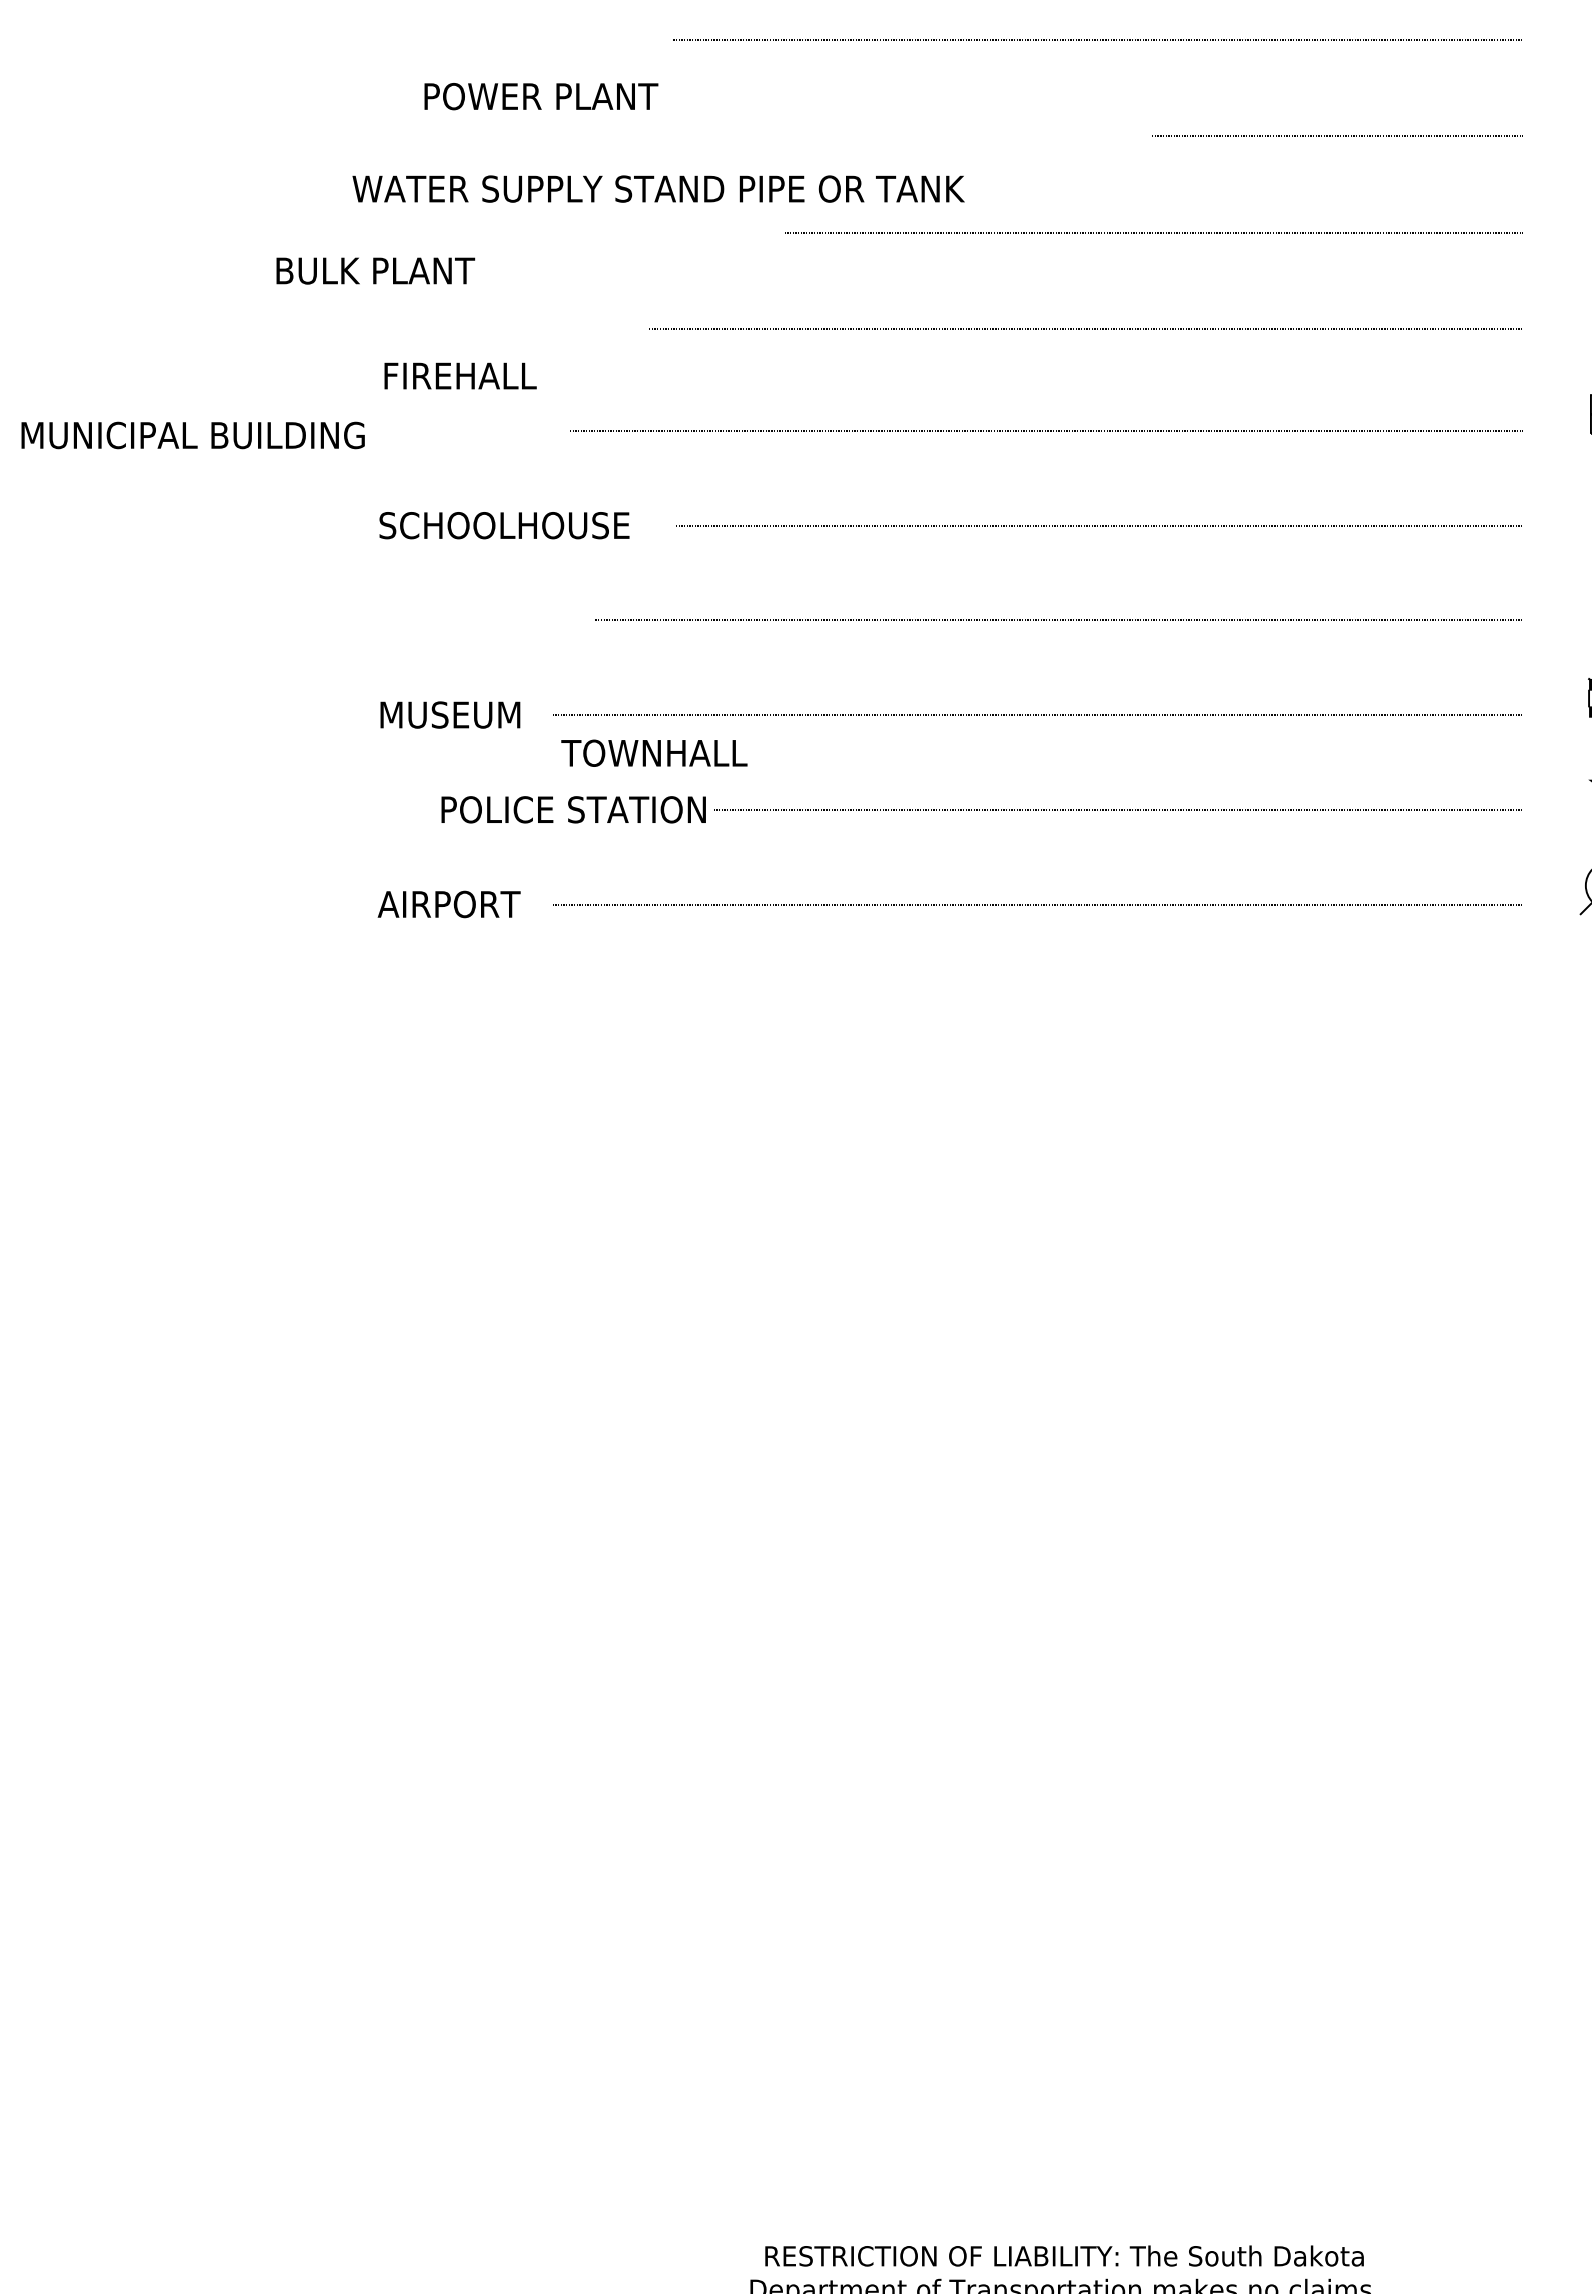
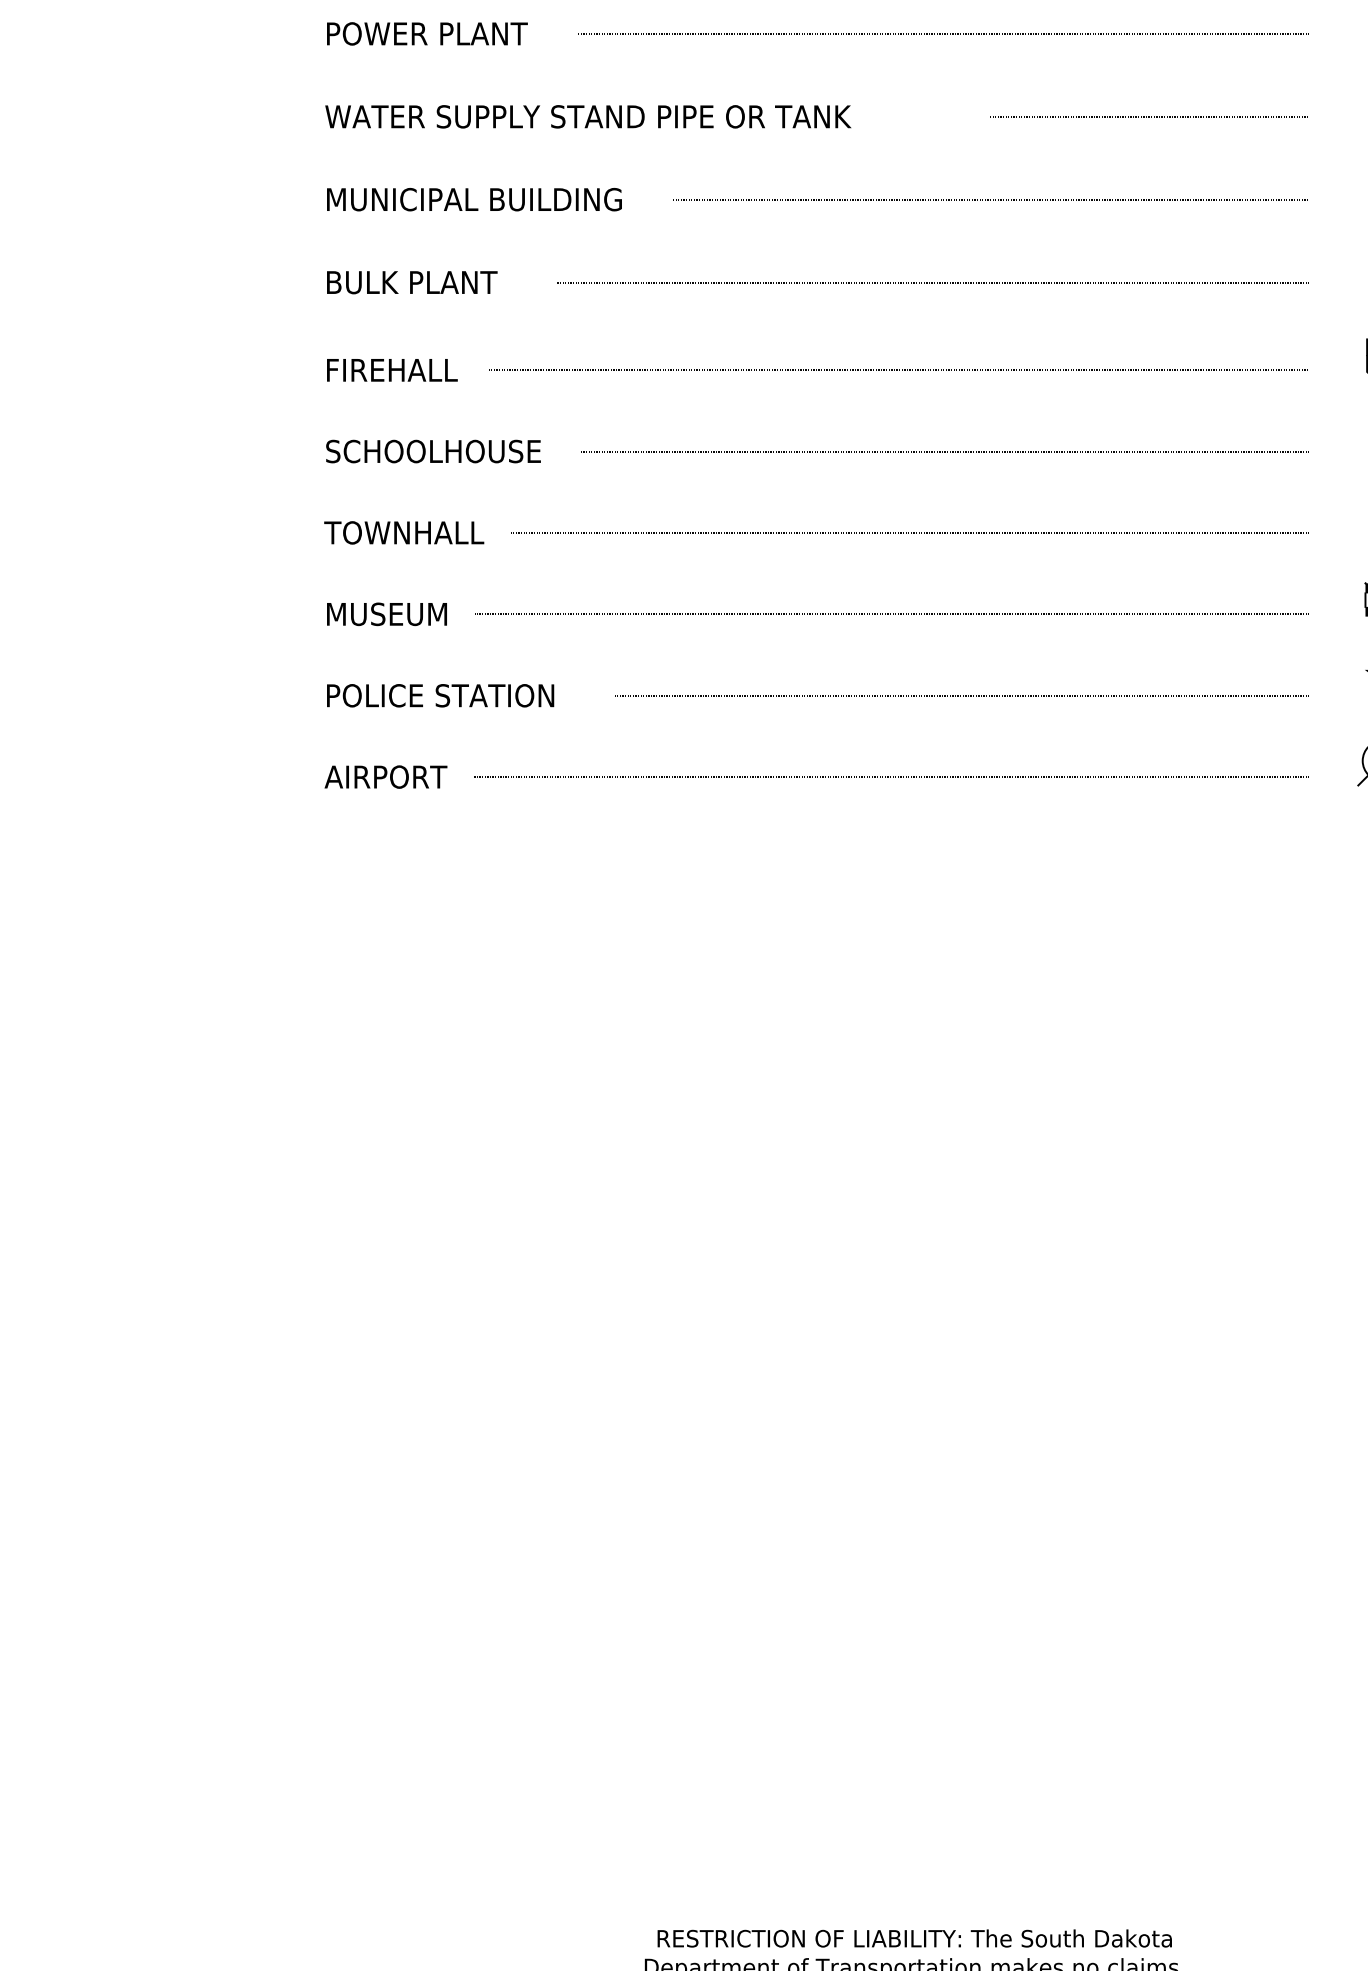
text: (541, 96) -> (427, 33), moved
text: (658, 188) -> (588, 116), moved
text: (375, 270) -> (412, 282), moved
text: (460, 375) -> (392, 369), moved
text: (192, 435) -> (473, 199), moved
text: (654, 752) -> (404, 532), moved
text: (573, 809) -> (440, 695), moved

